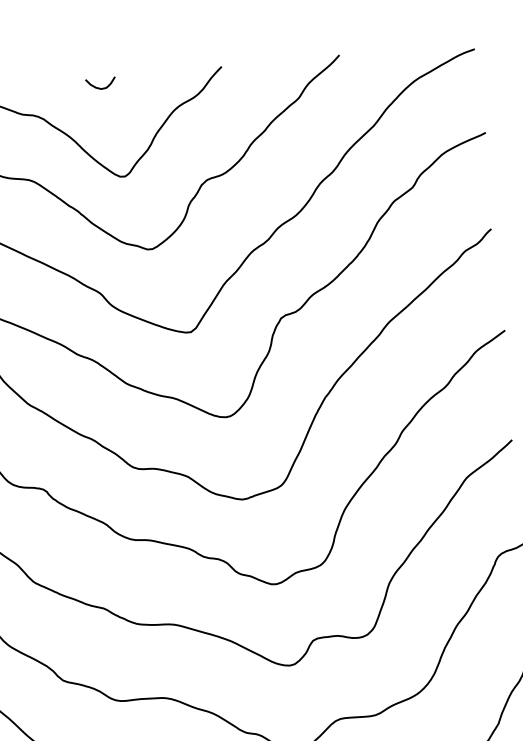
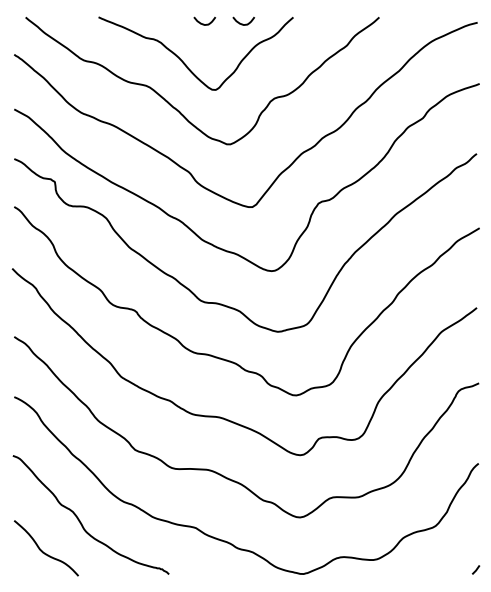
curve: (152, 81) -> (242, 23), added

